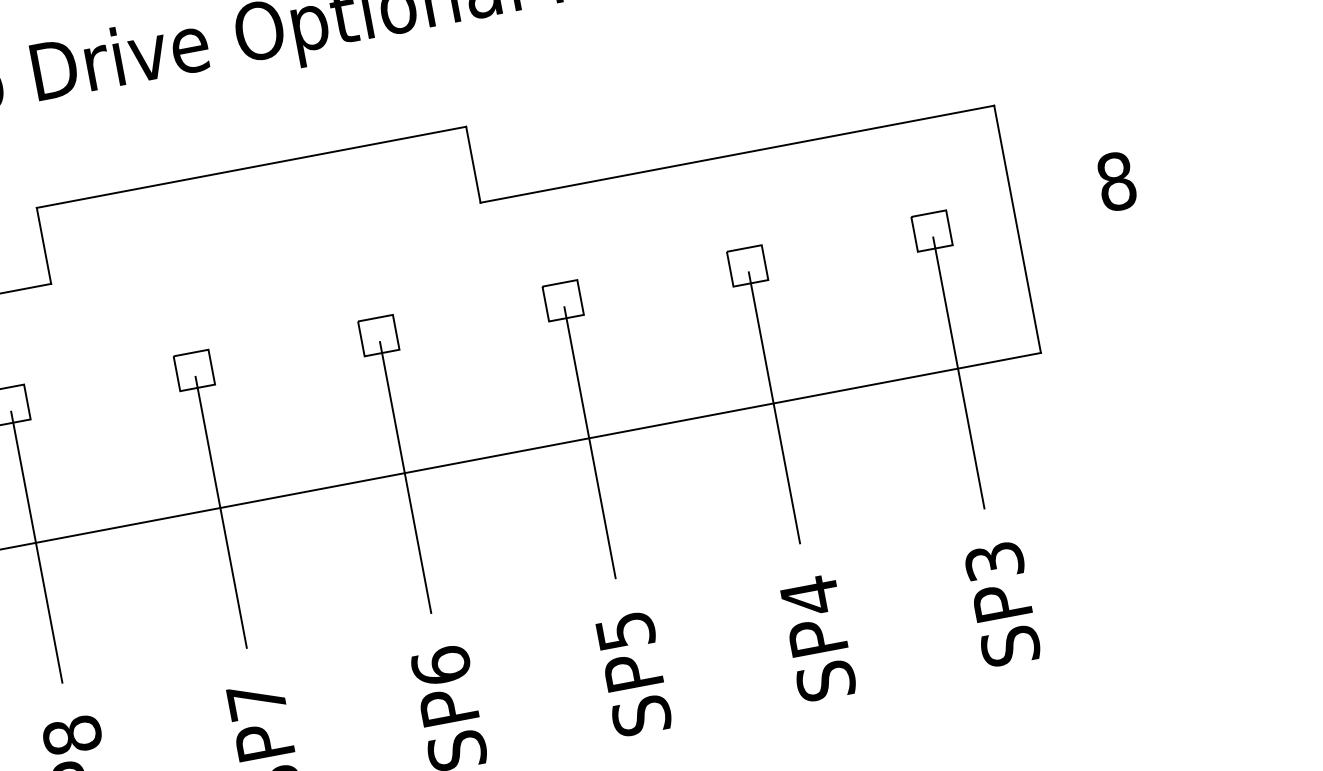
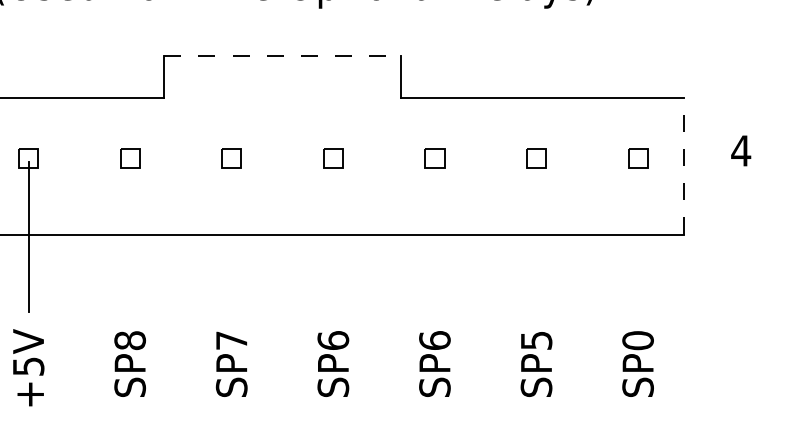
line: (253, 167) -> (283, 56), solid -> dashed
text: (1116, 180) -> (741, 150), 8 -> 4
line: (1016, 227) -> (683, 165), solid -> dashed
line: (959, 372) -> (638, 236), removed
line: (774, 407) -> (536, 236), removed
line: (589, 442) -> (434, 236), removed
line: (405, 476) -> (333, 236), removed
line: (220, 511) -> (231, 236), removed
line: (37, 546) -> (130, 236), removed
text: (993, 561) -> (637, 340), SP3 -> SP0
text: (809, 595) -> (536, 340), SP4 -> SP5
text: (624, 630) -> (434, 340), SP5 -> SP6

